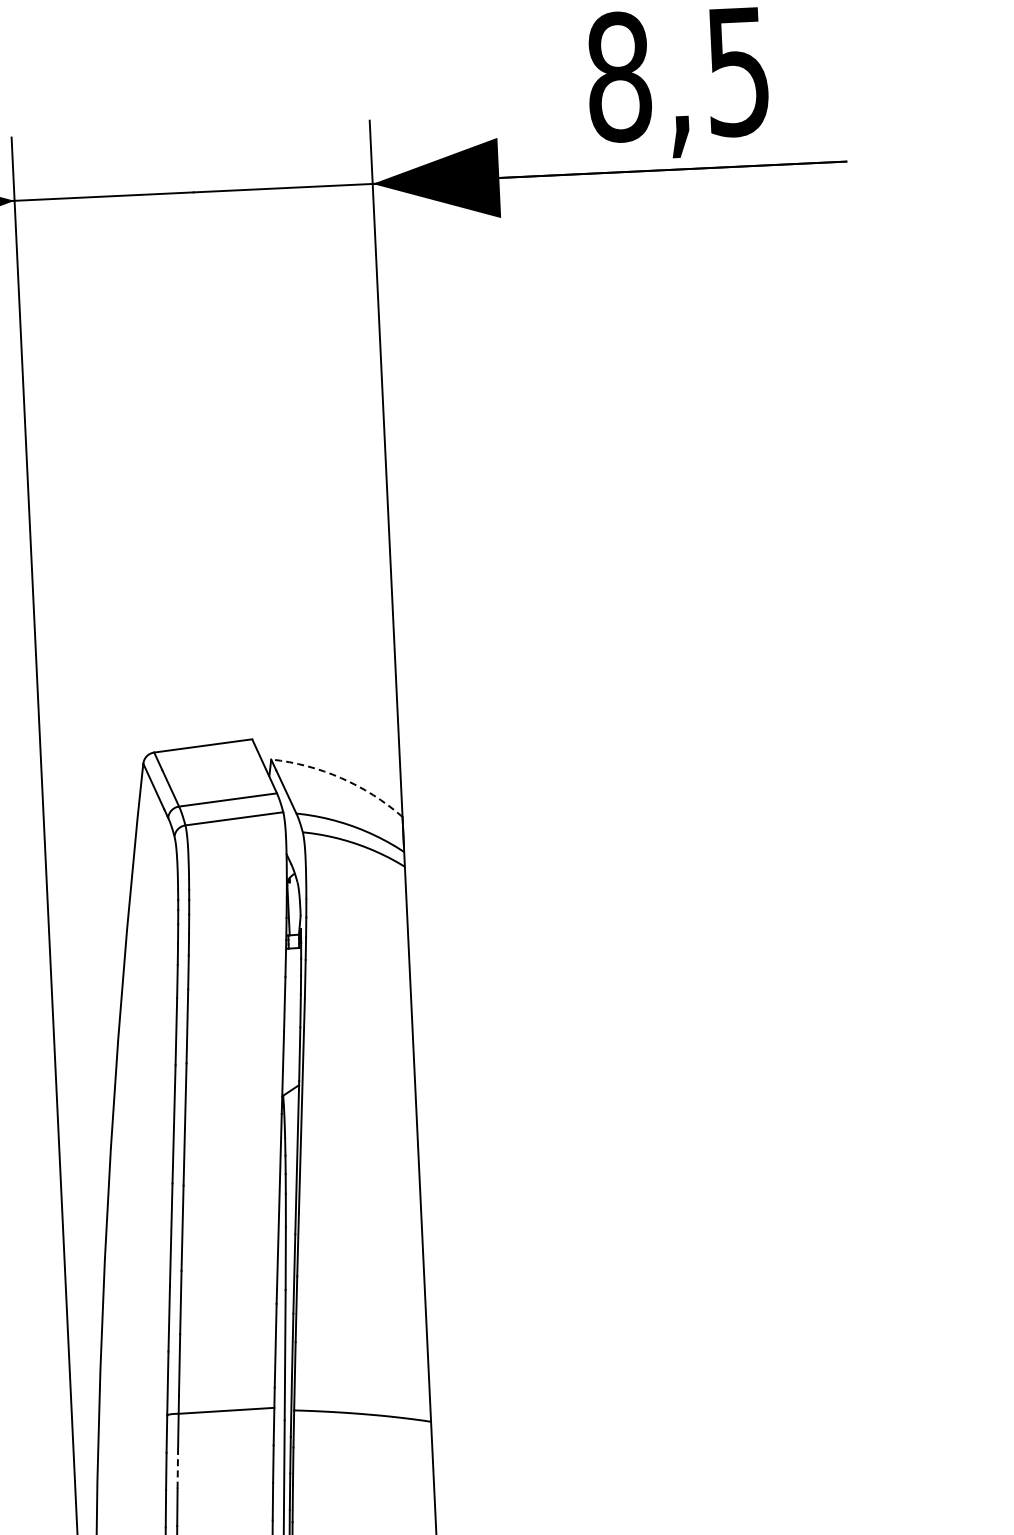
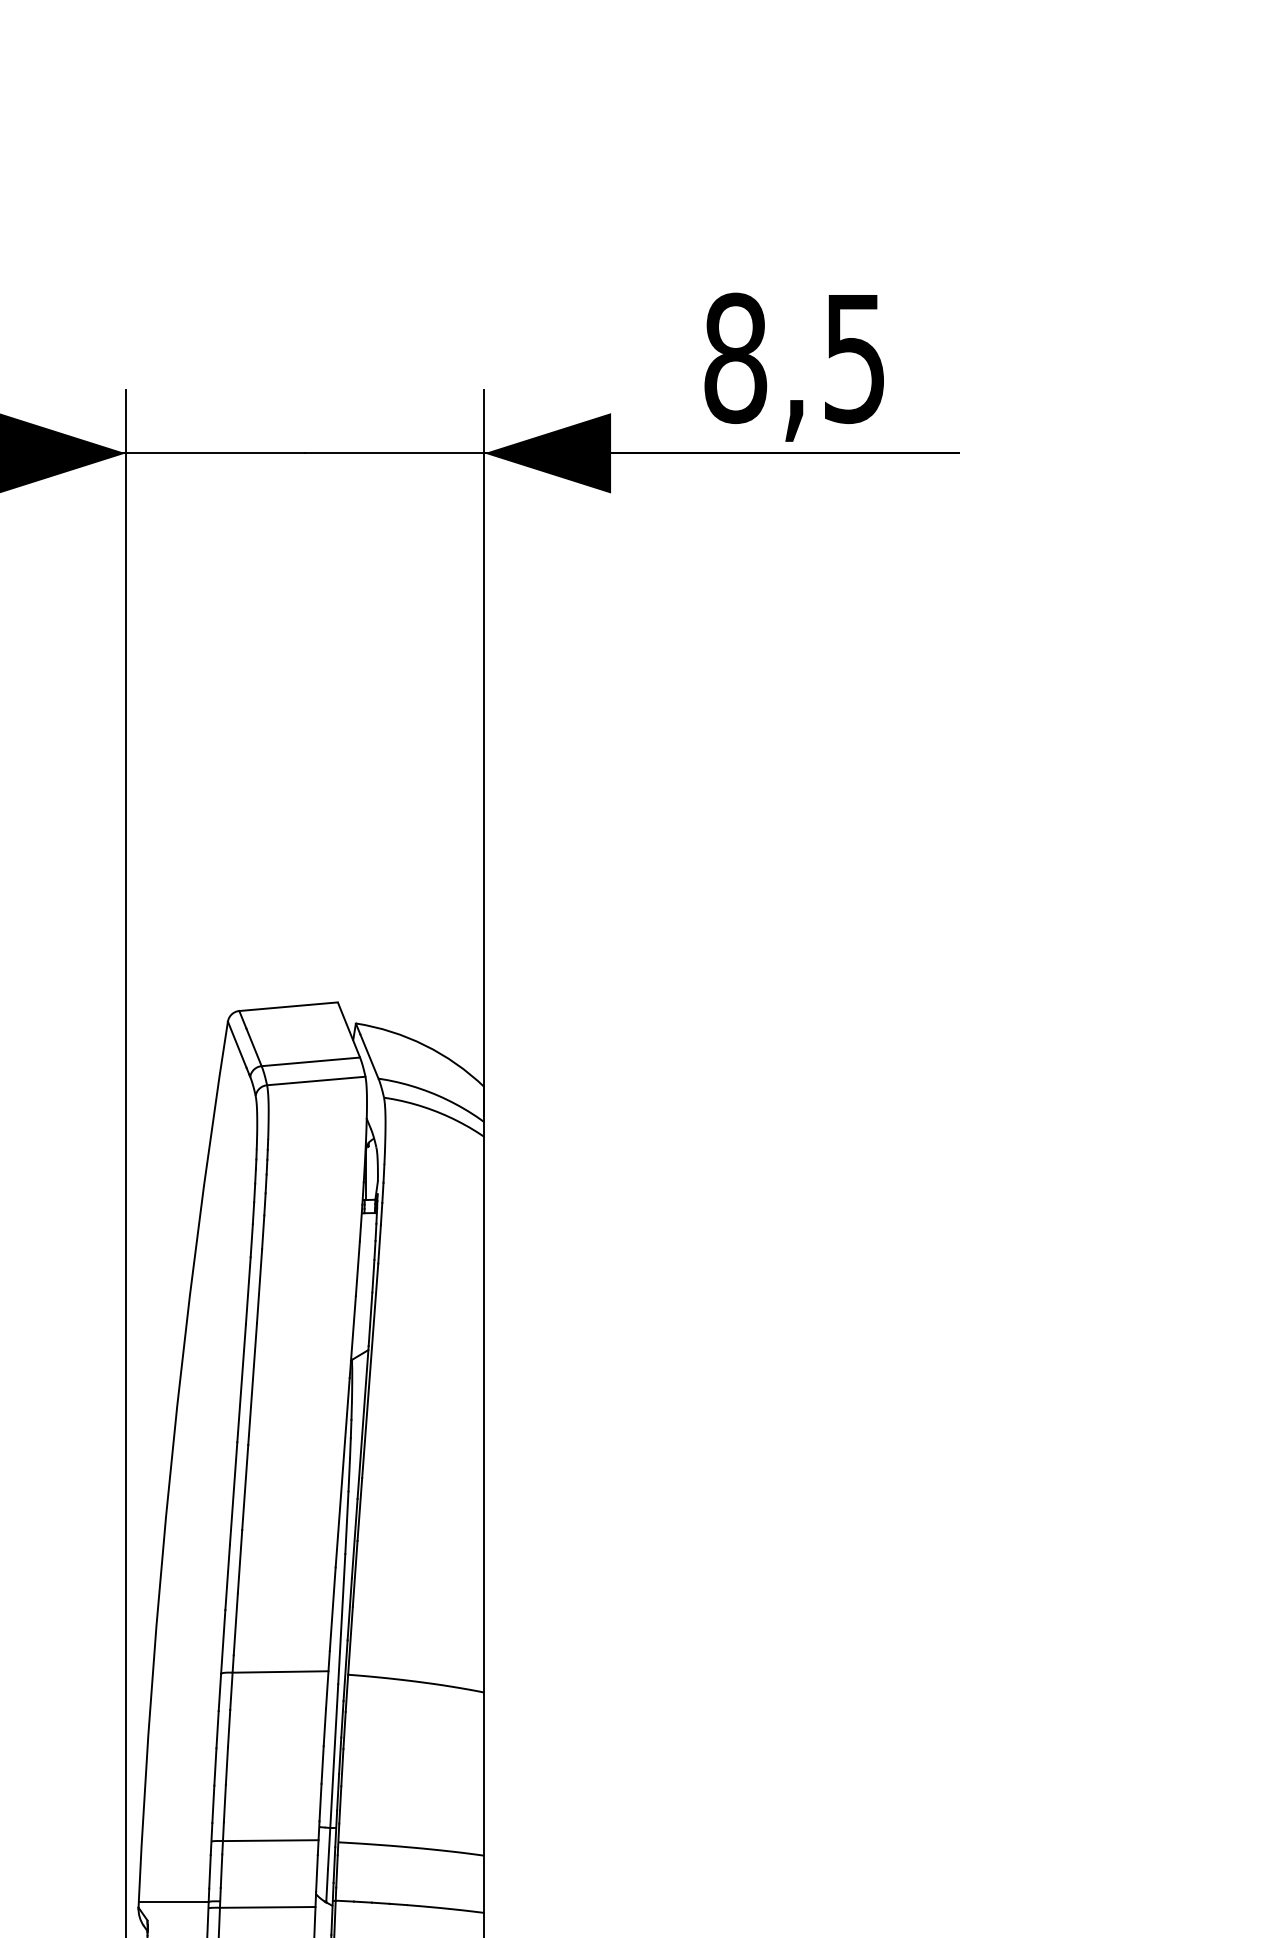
arc: (341, 778) -> (425, 1045), dashed -> solid
line: (178, 1469) -> (229, 1728), dashed -> solid

